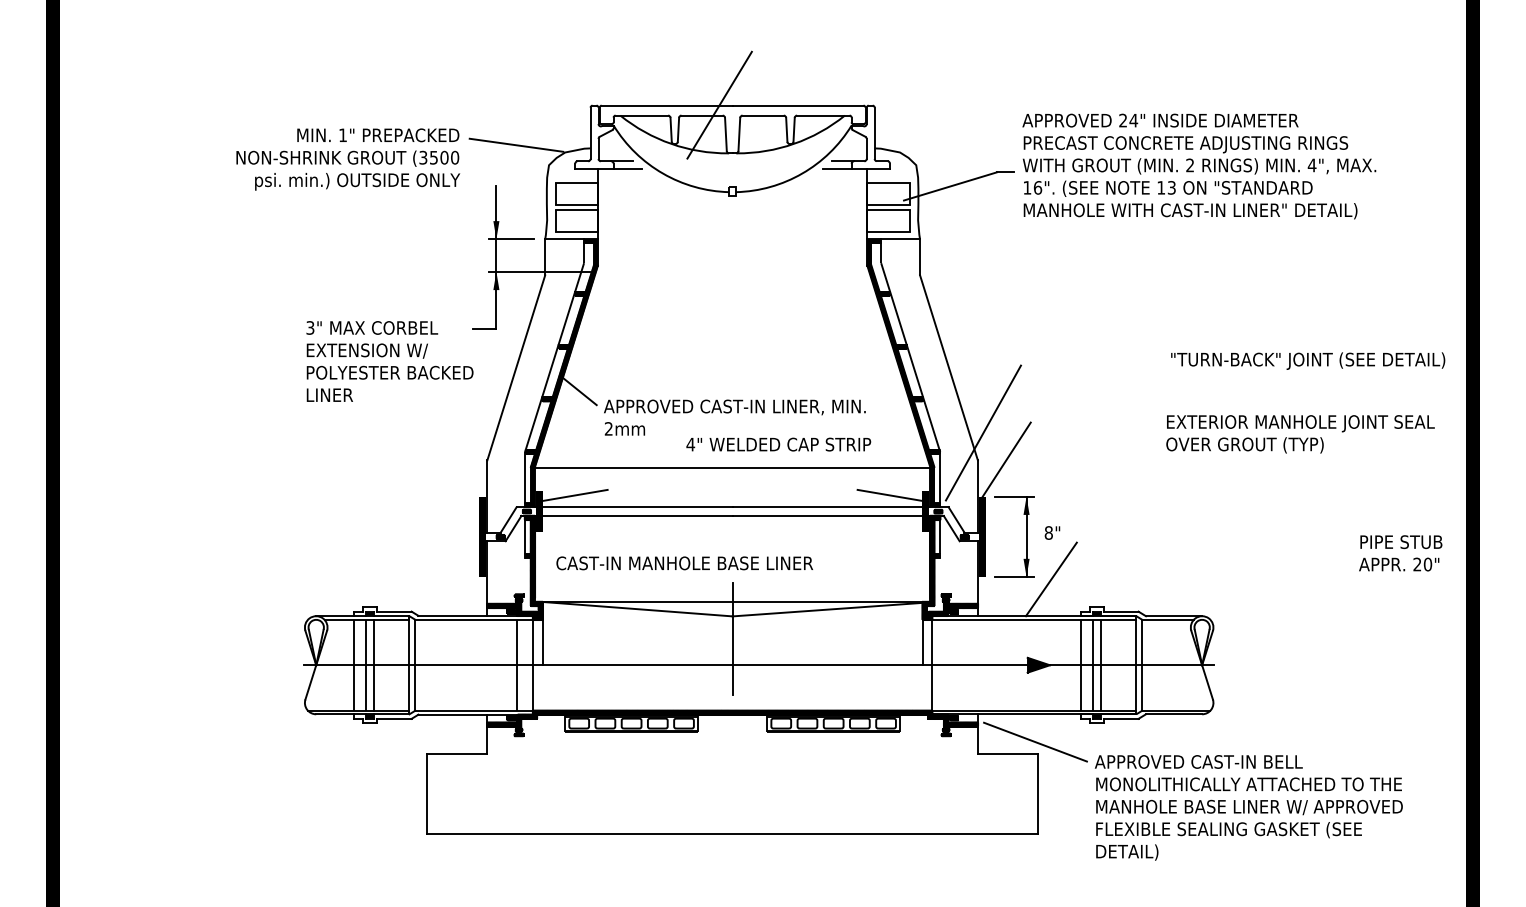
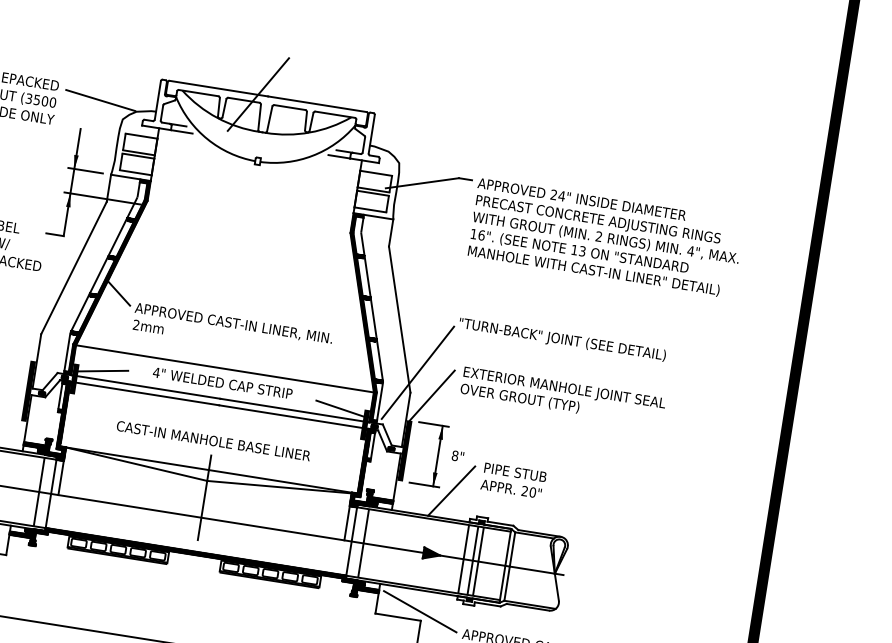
text: (1199, 166) -> (605, 238), moved
text: (1308, 360) -> (562, 339), moved
text: (1300, 434) -> (563, 396), moved
text: (778, 444) -> (222, 383), moved
text: (1400, 553) -> (513, 480), moved
text: (684, 563) -> (213, 441), moved
line: (948, 664) -> (363, 542), added

